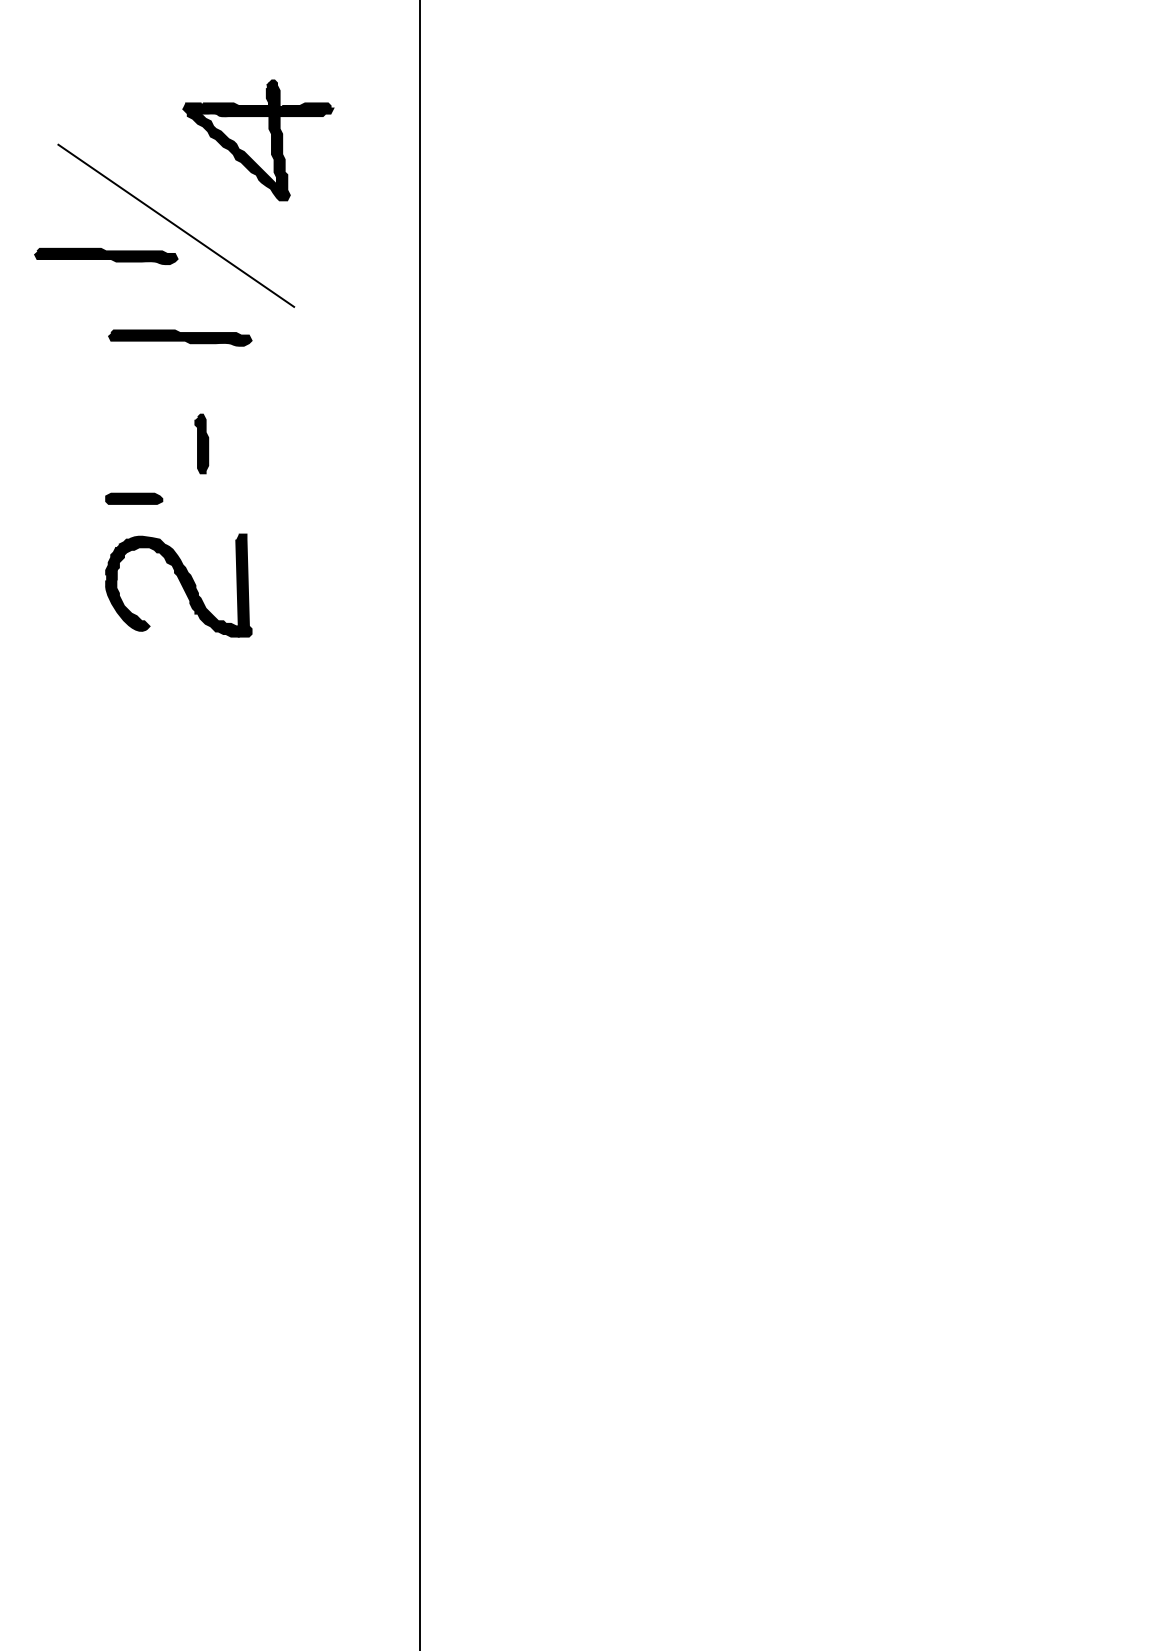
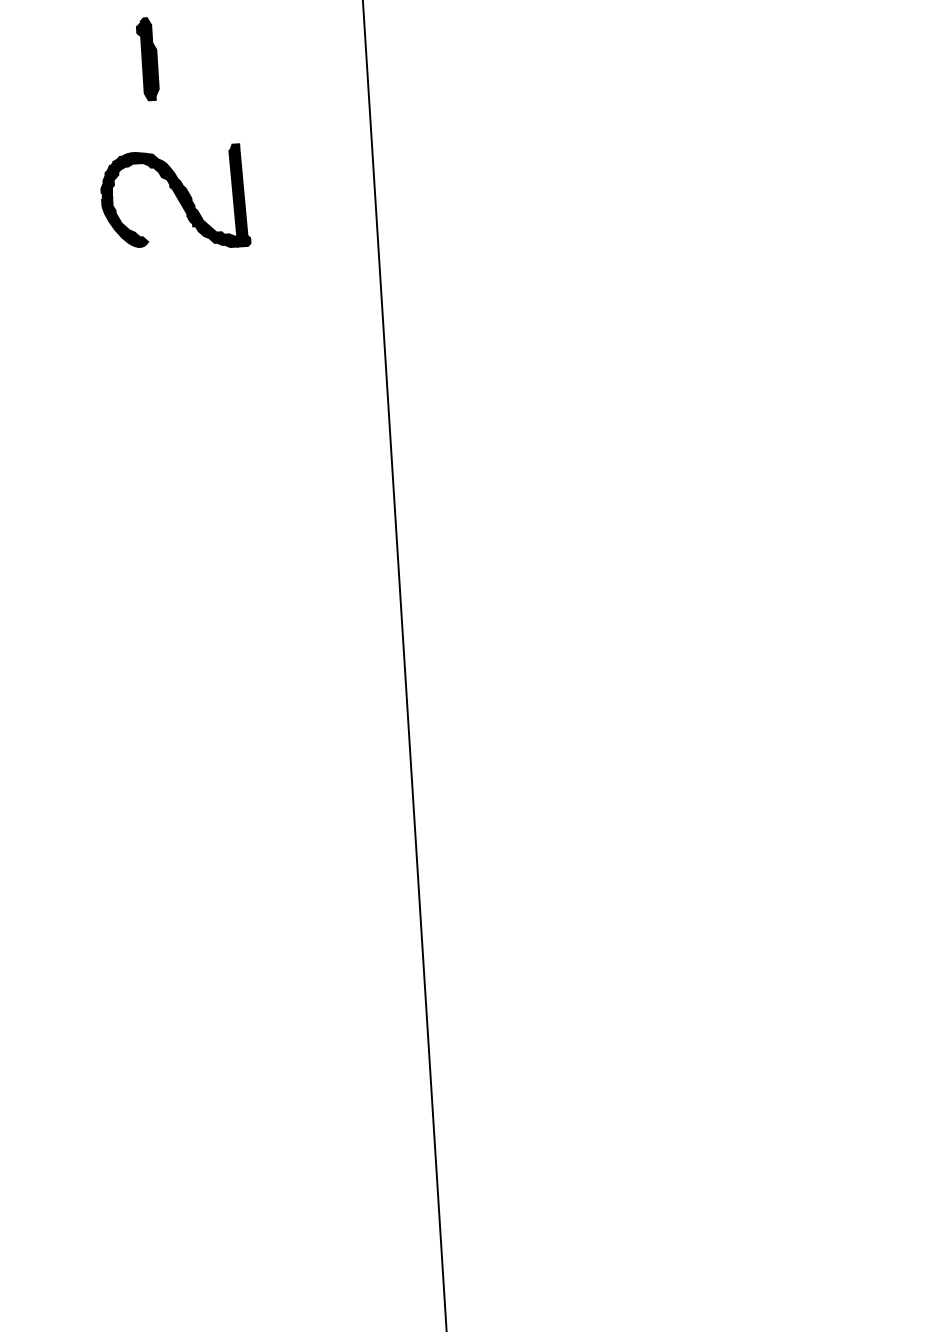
part: (201, 443) -> (147, 58), size x1.4
part: (134, 498) -> (84, 117), removed
part: (178, 585) -> (174, 199), moved

